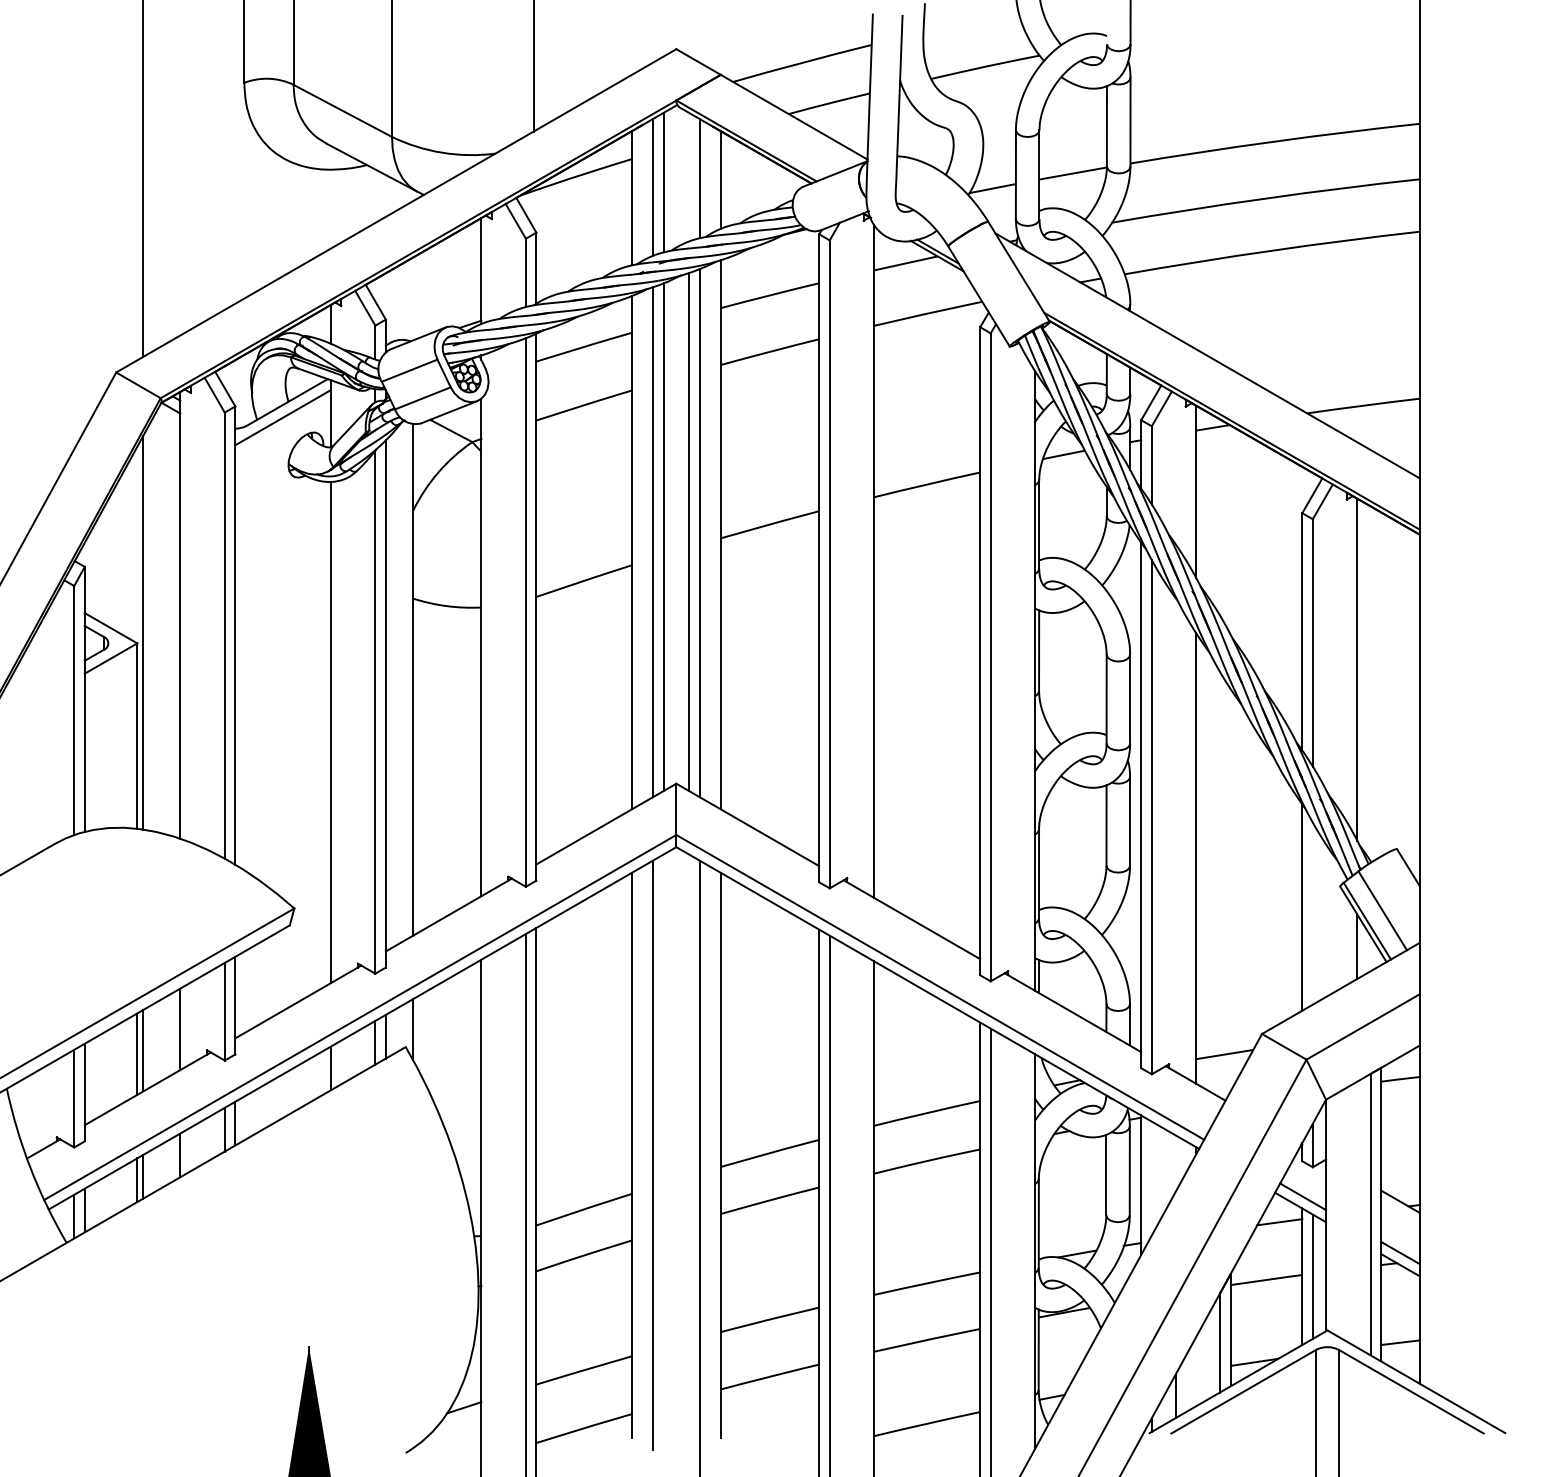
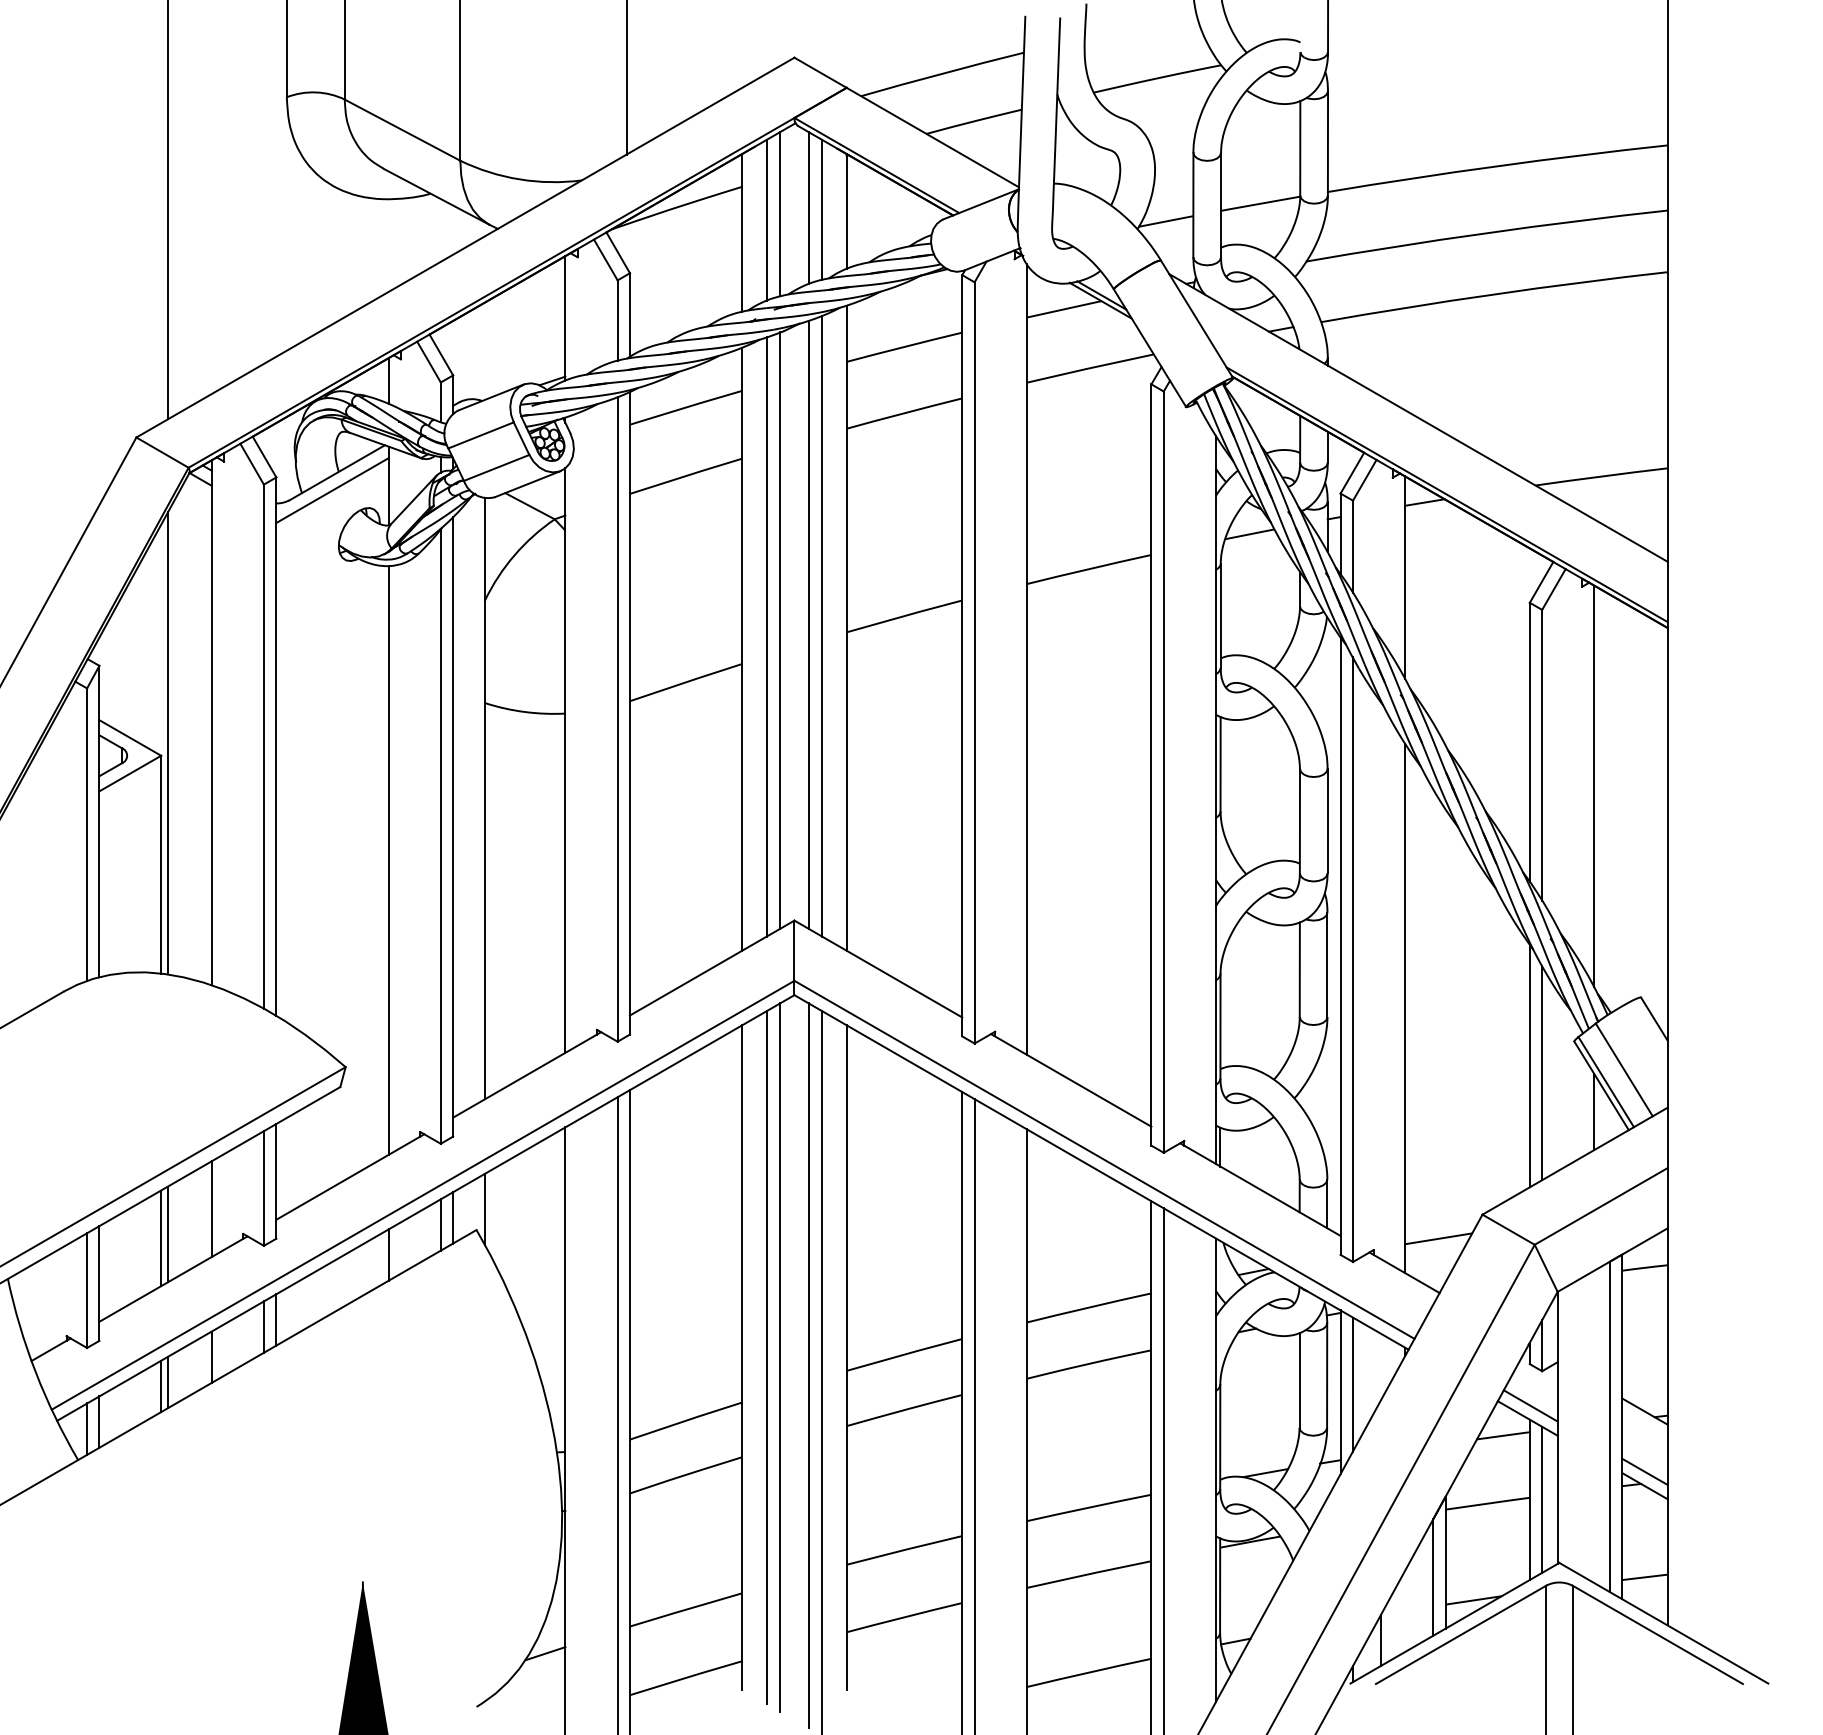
line: (688, 176) -> (808, 207), added
line: (1313, 913) -> (1542, 1073), added
line: (664, 1155) -> (780, 1357), added
line: (688, 1162) -> (808, 1365), added
line: (1152, 1178) -> (1353, 1384), added

